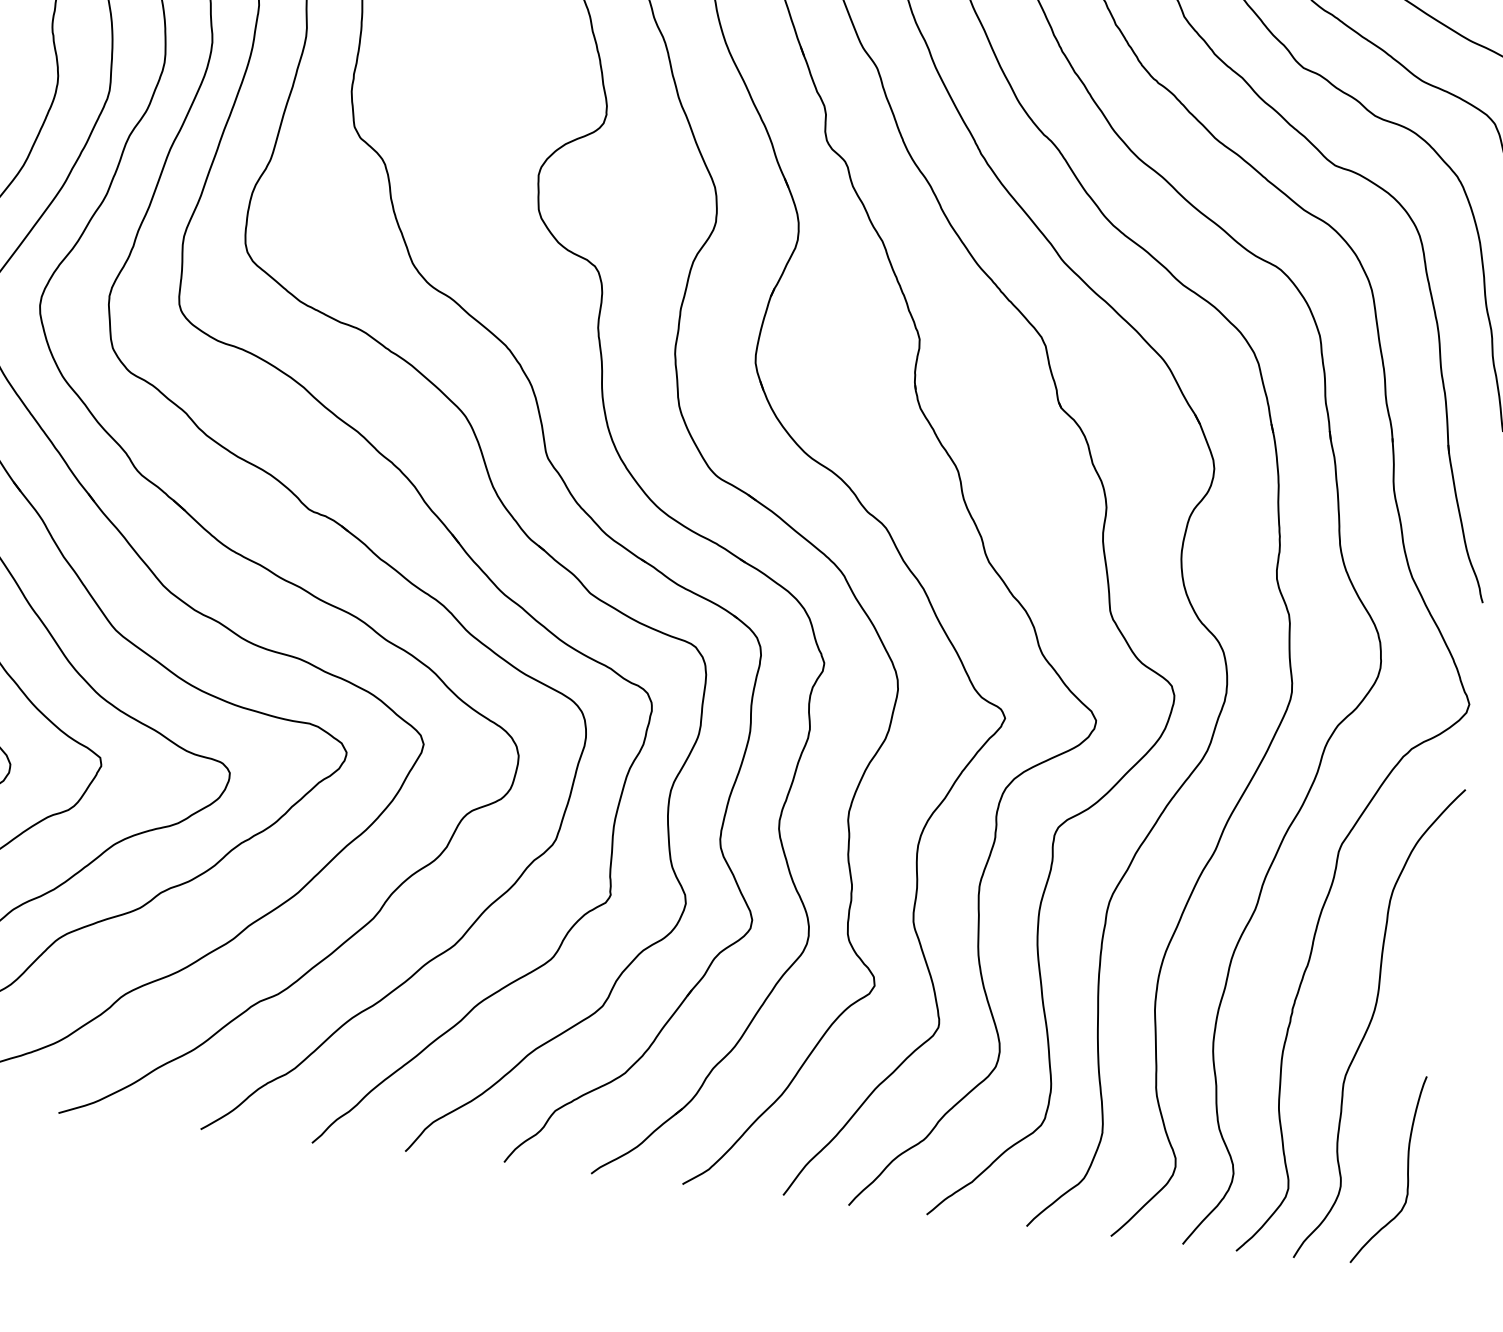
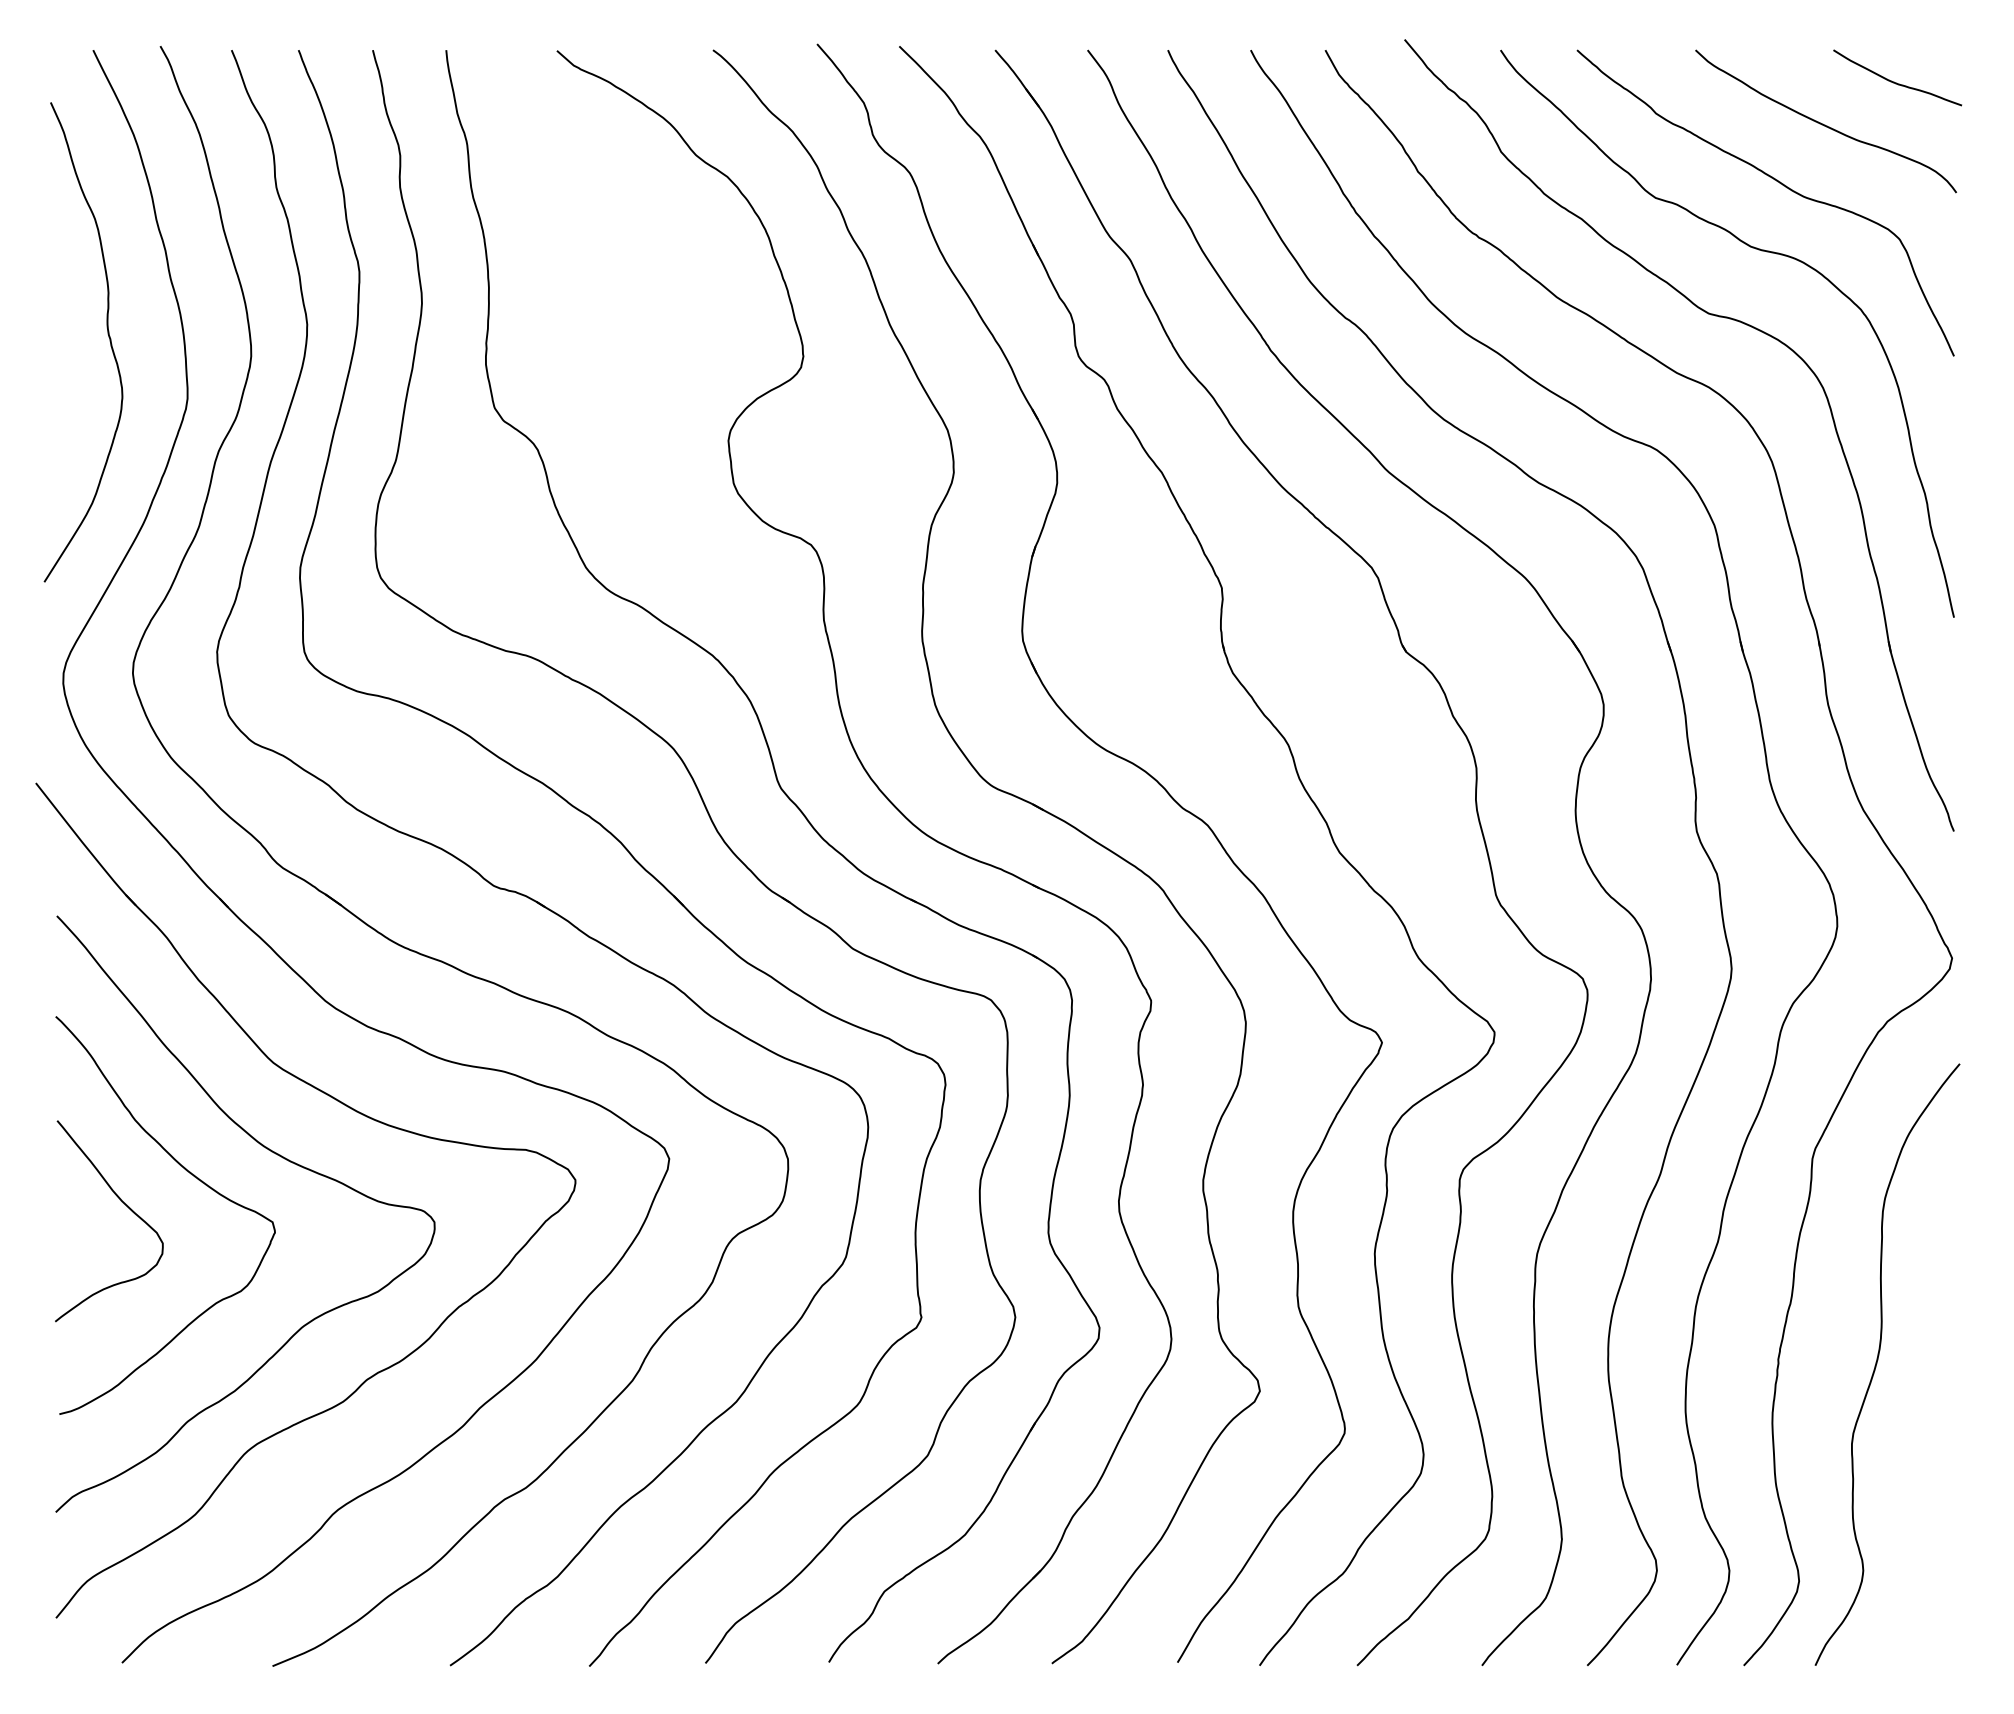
curve: (1407, 1167) -> (1942, 1538), removed

